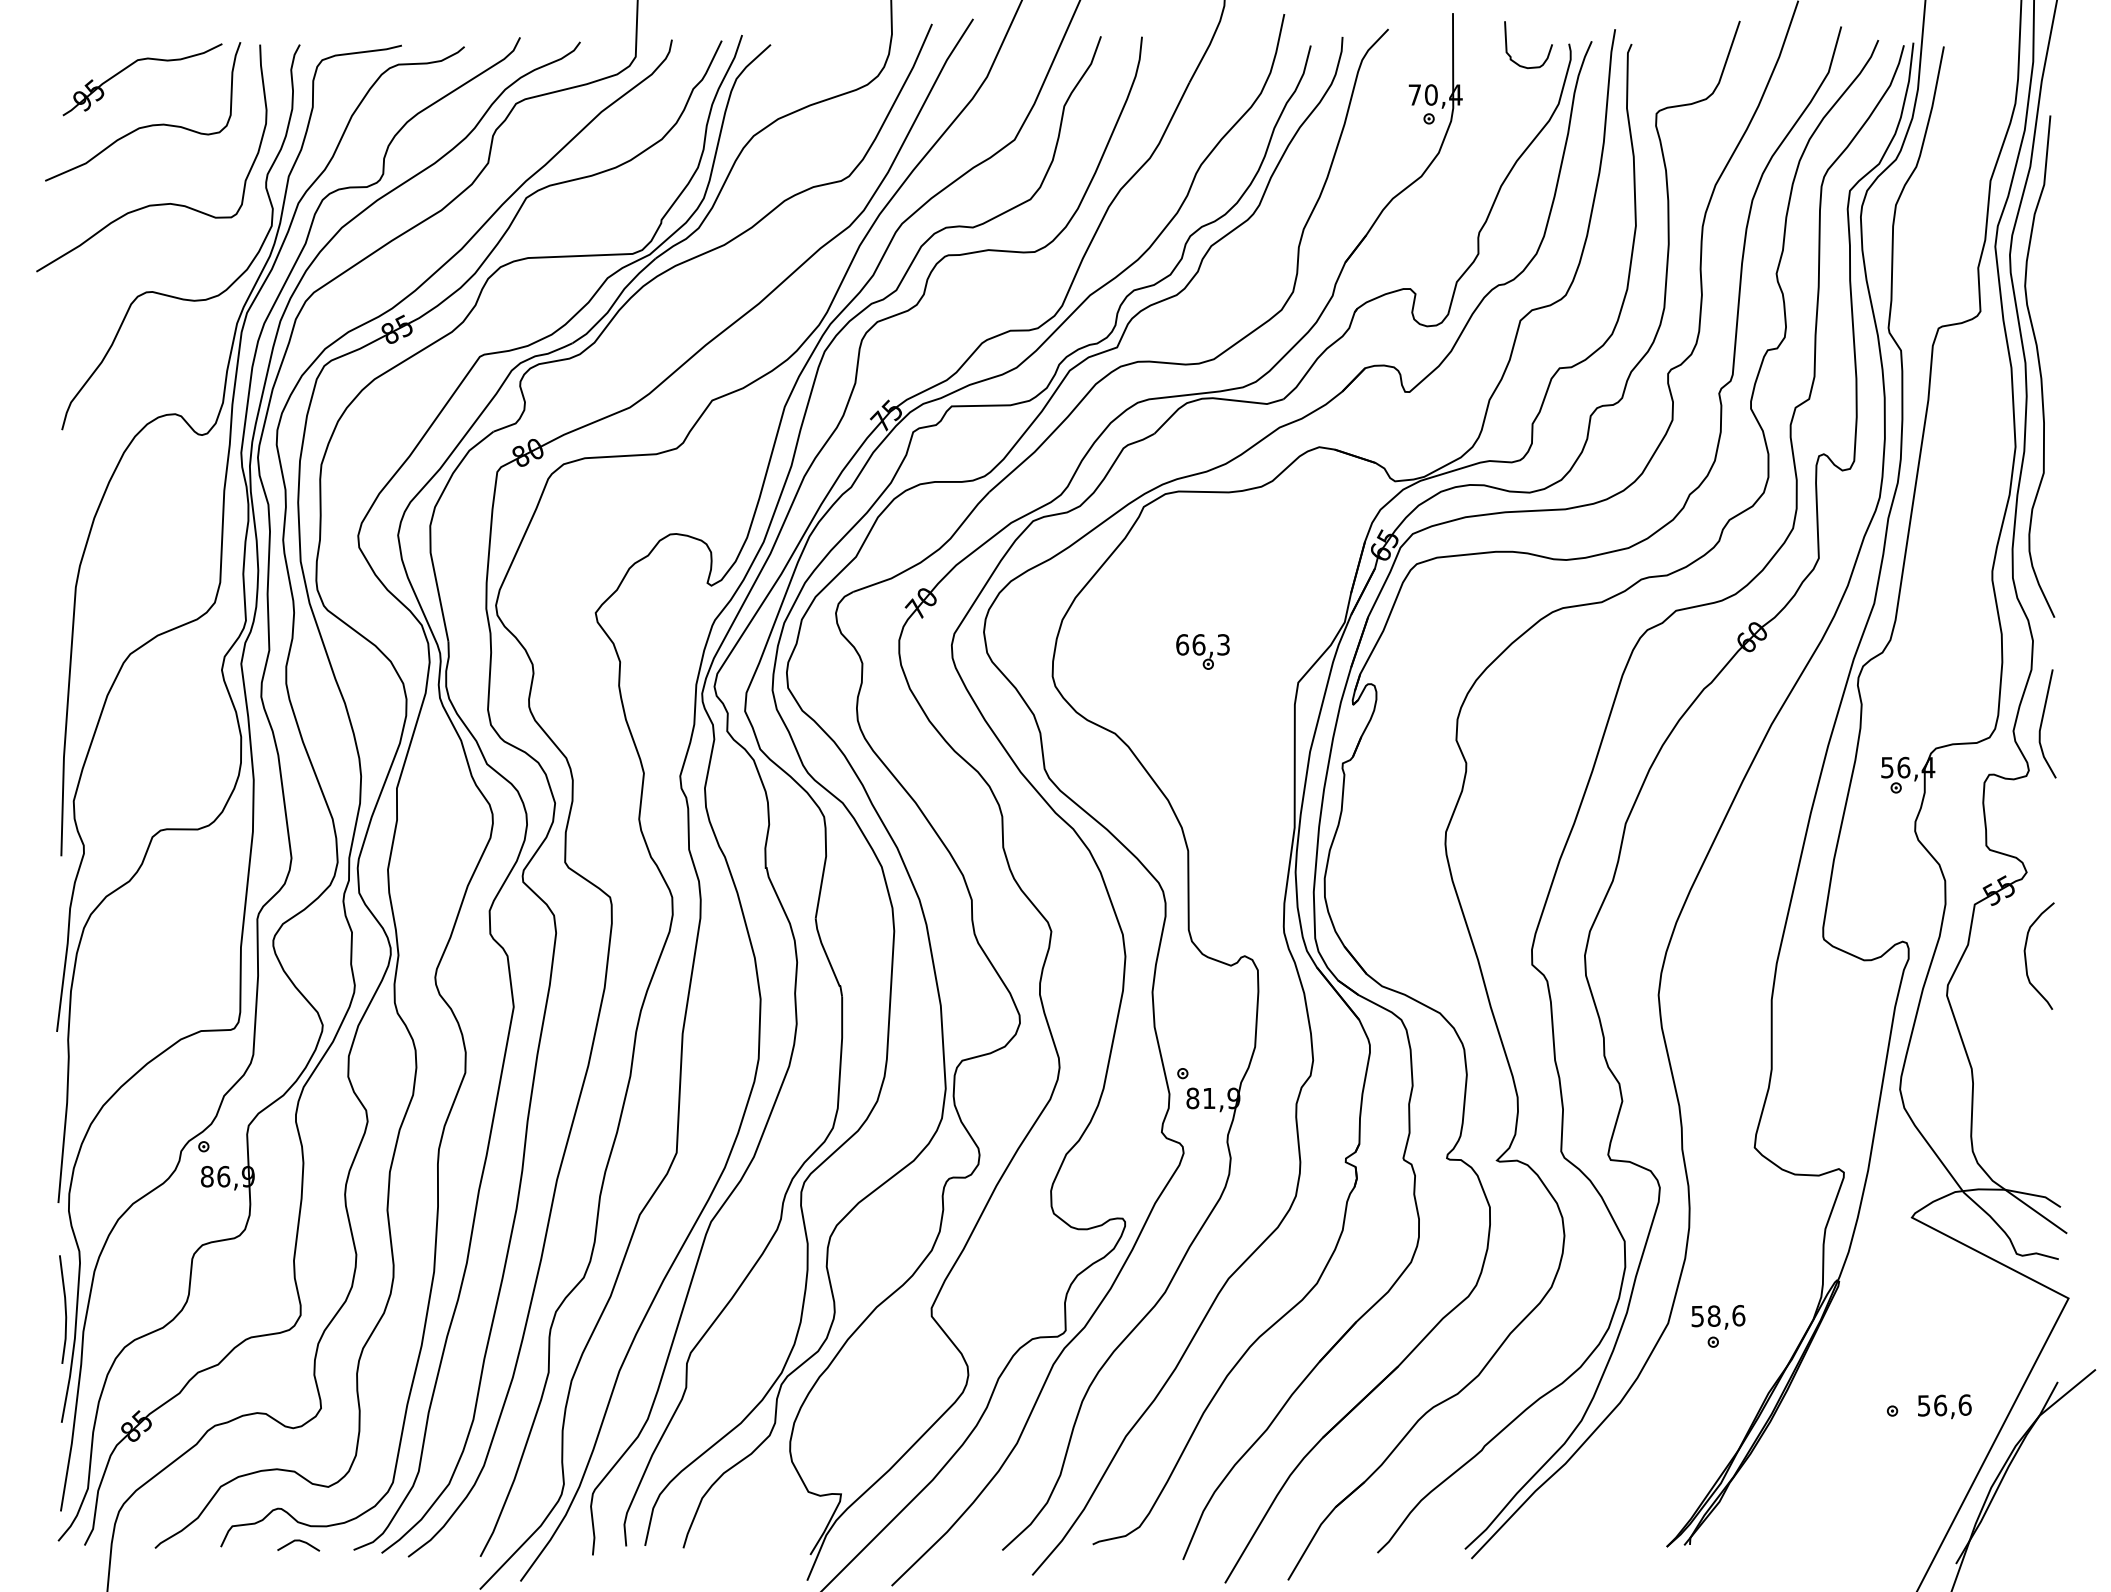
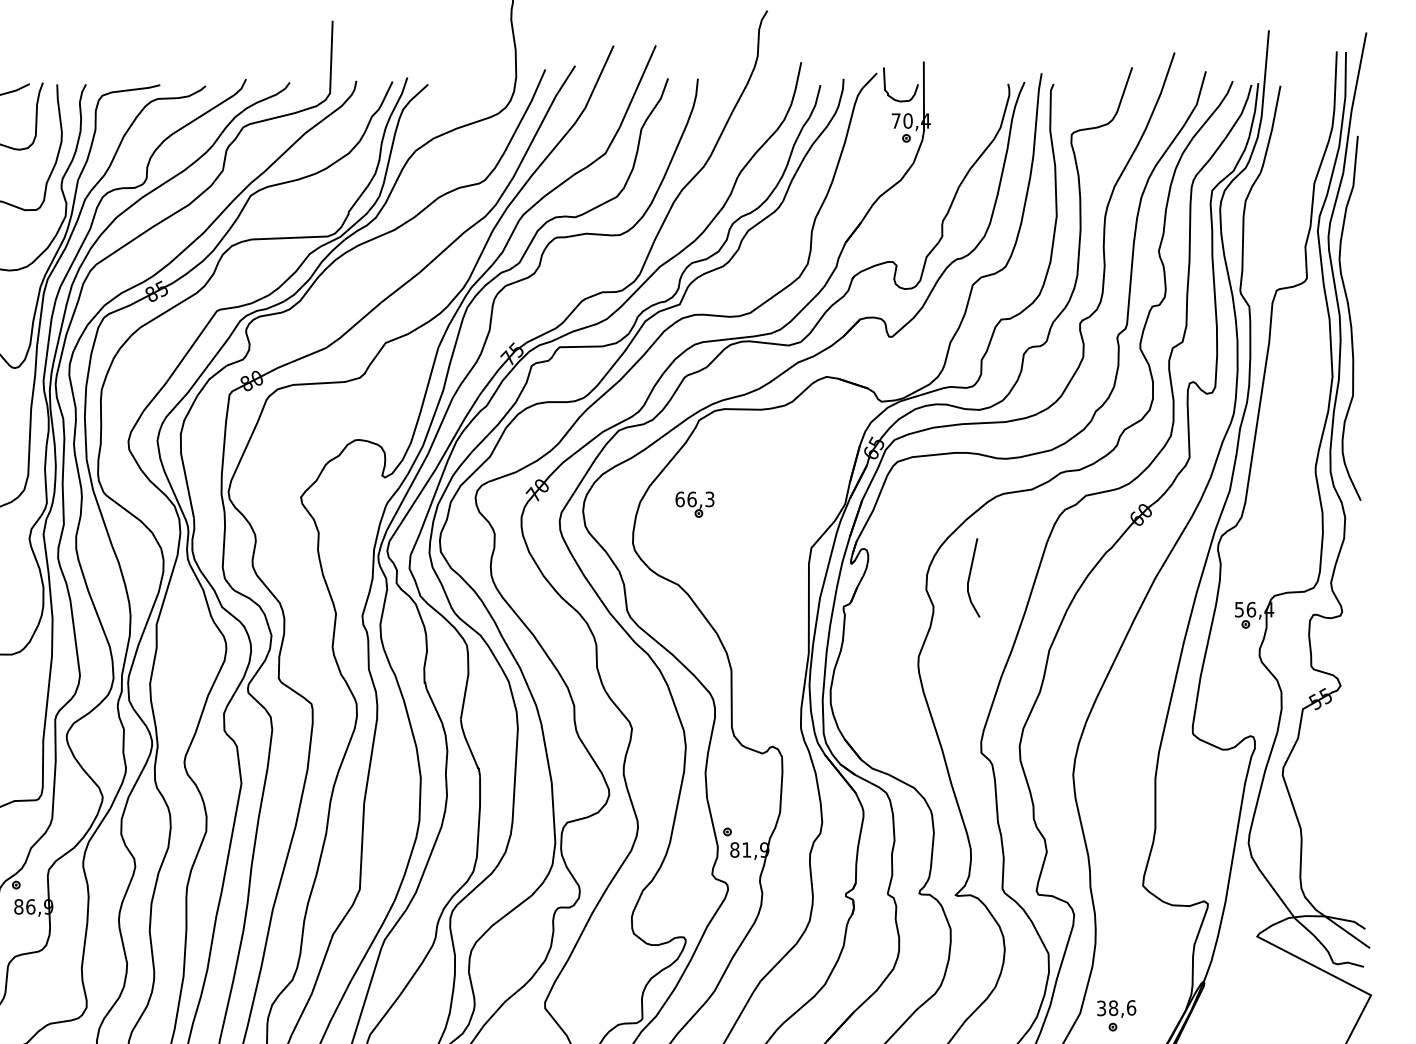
curve: (1511, 56) -> (888, 93), moved
part: (1202, 651) -> (694, 504), moved
line: (2042, 723) -> (969, 577), moved
curve: (2026, 956) -> (1340, 746), removed
text: (1697, 1315) -> (1101, 1007), 58,6 -> 38,6

